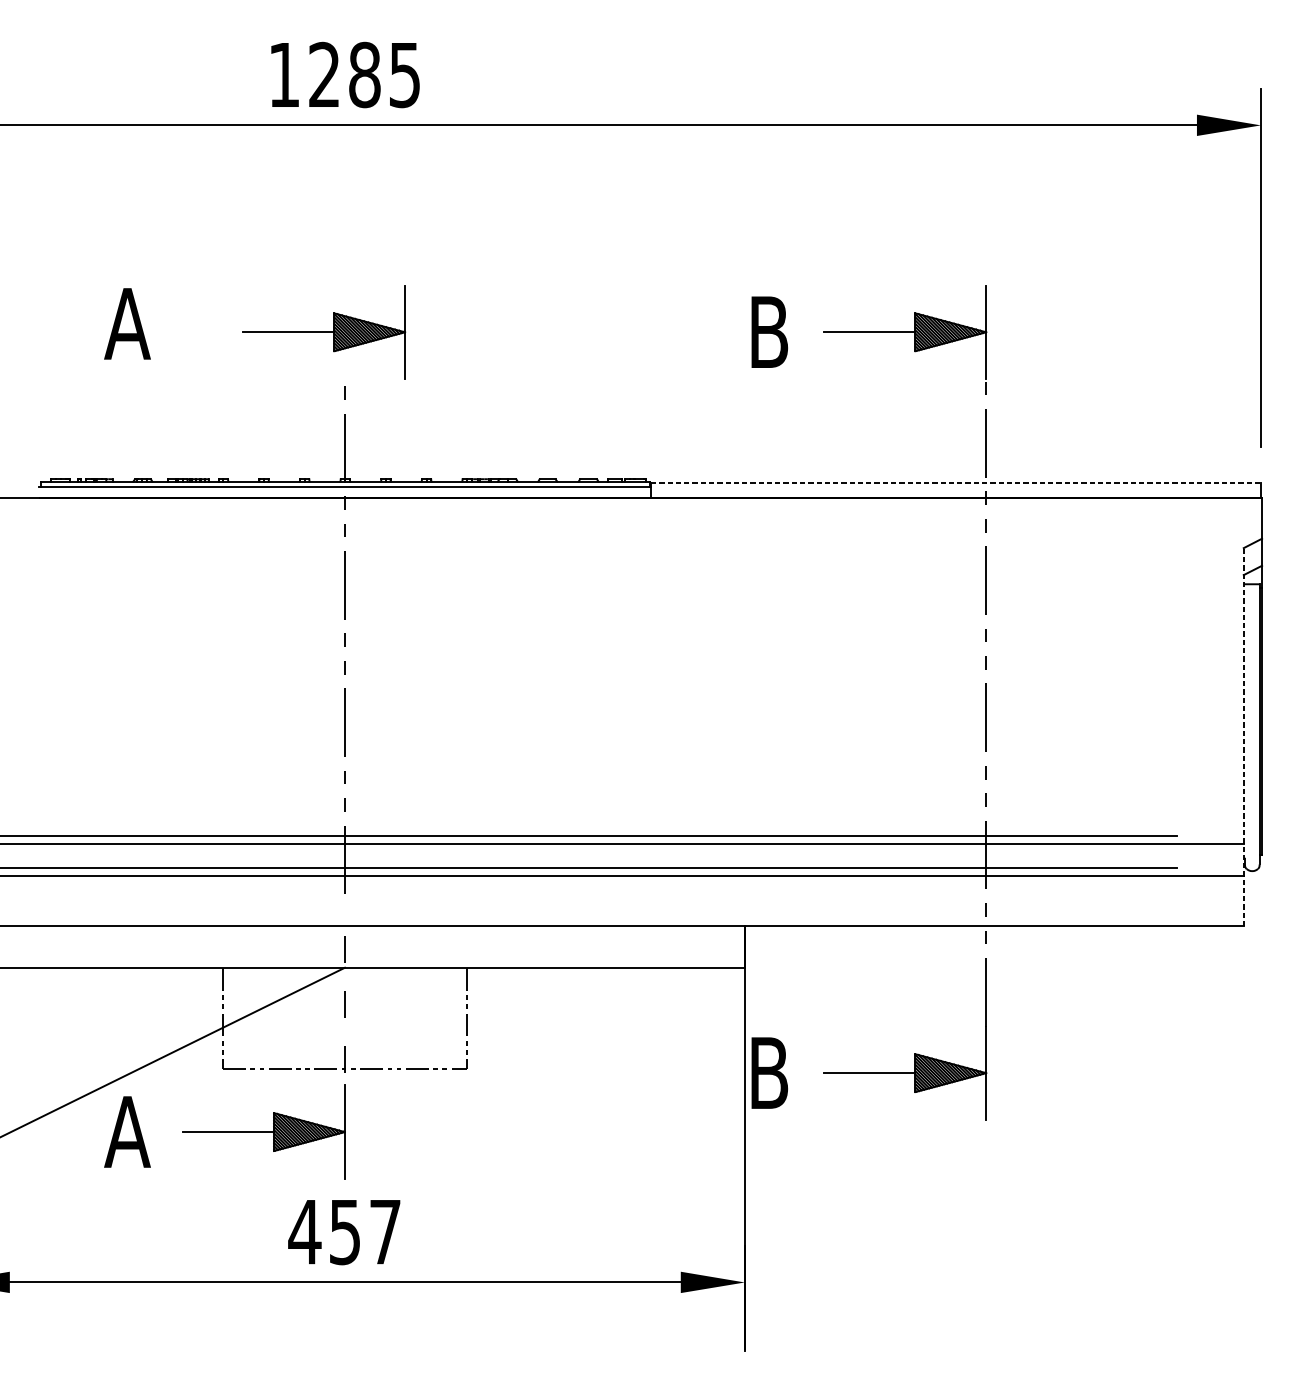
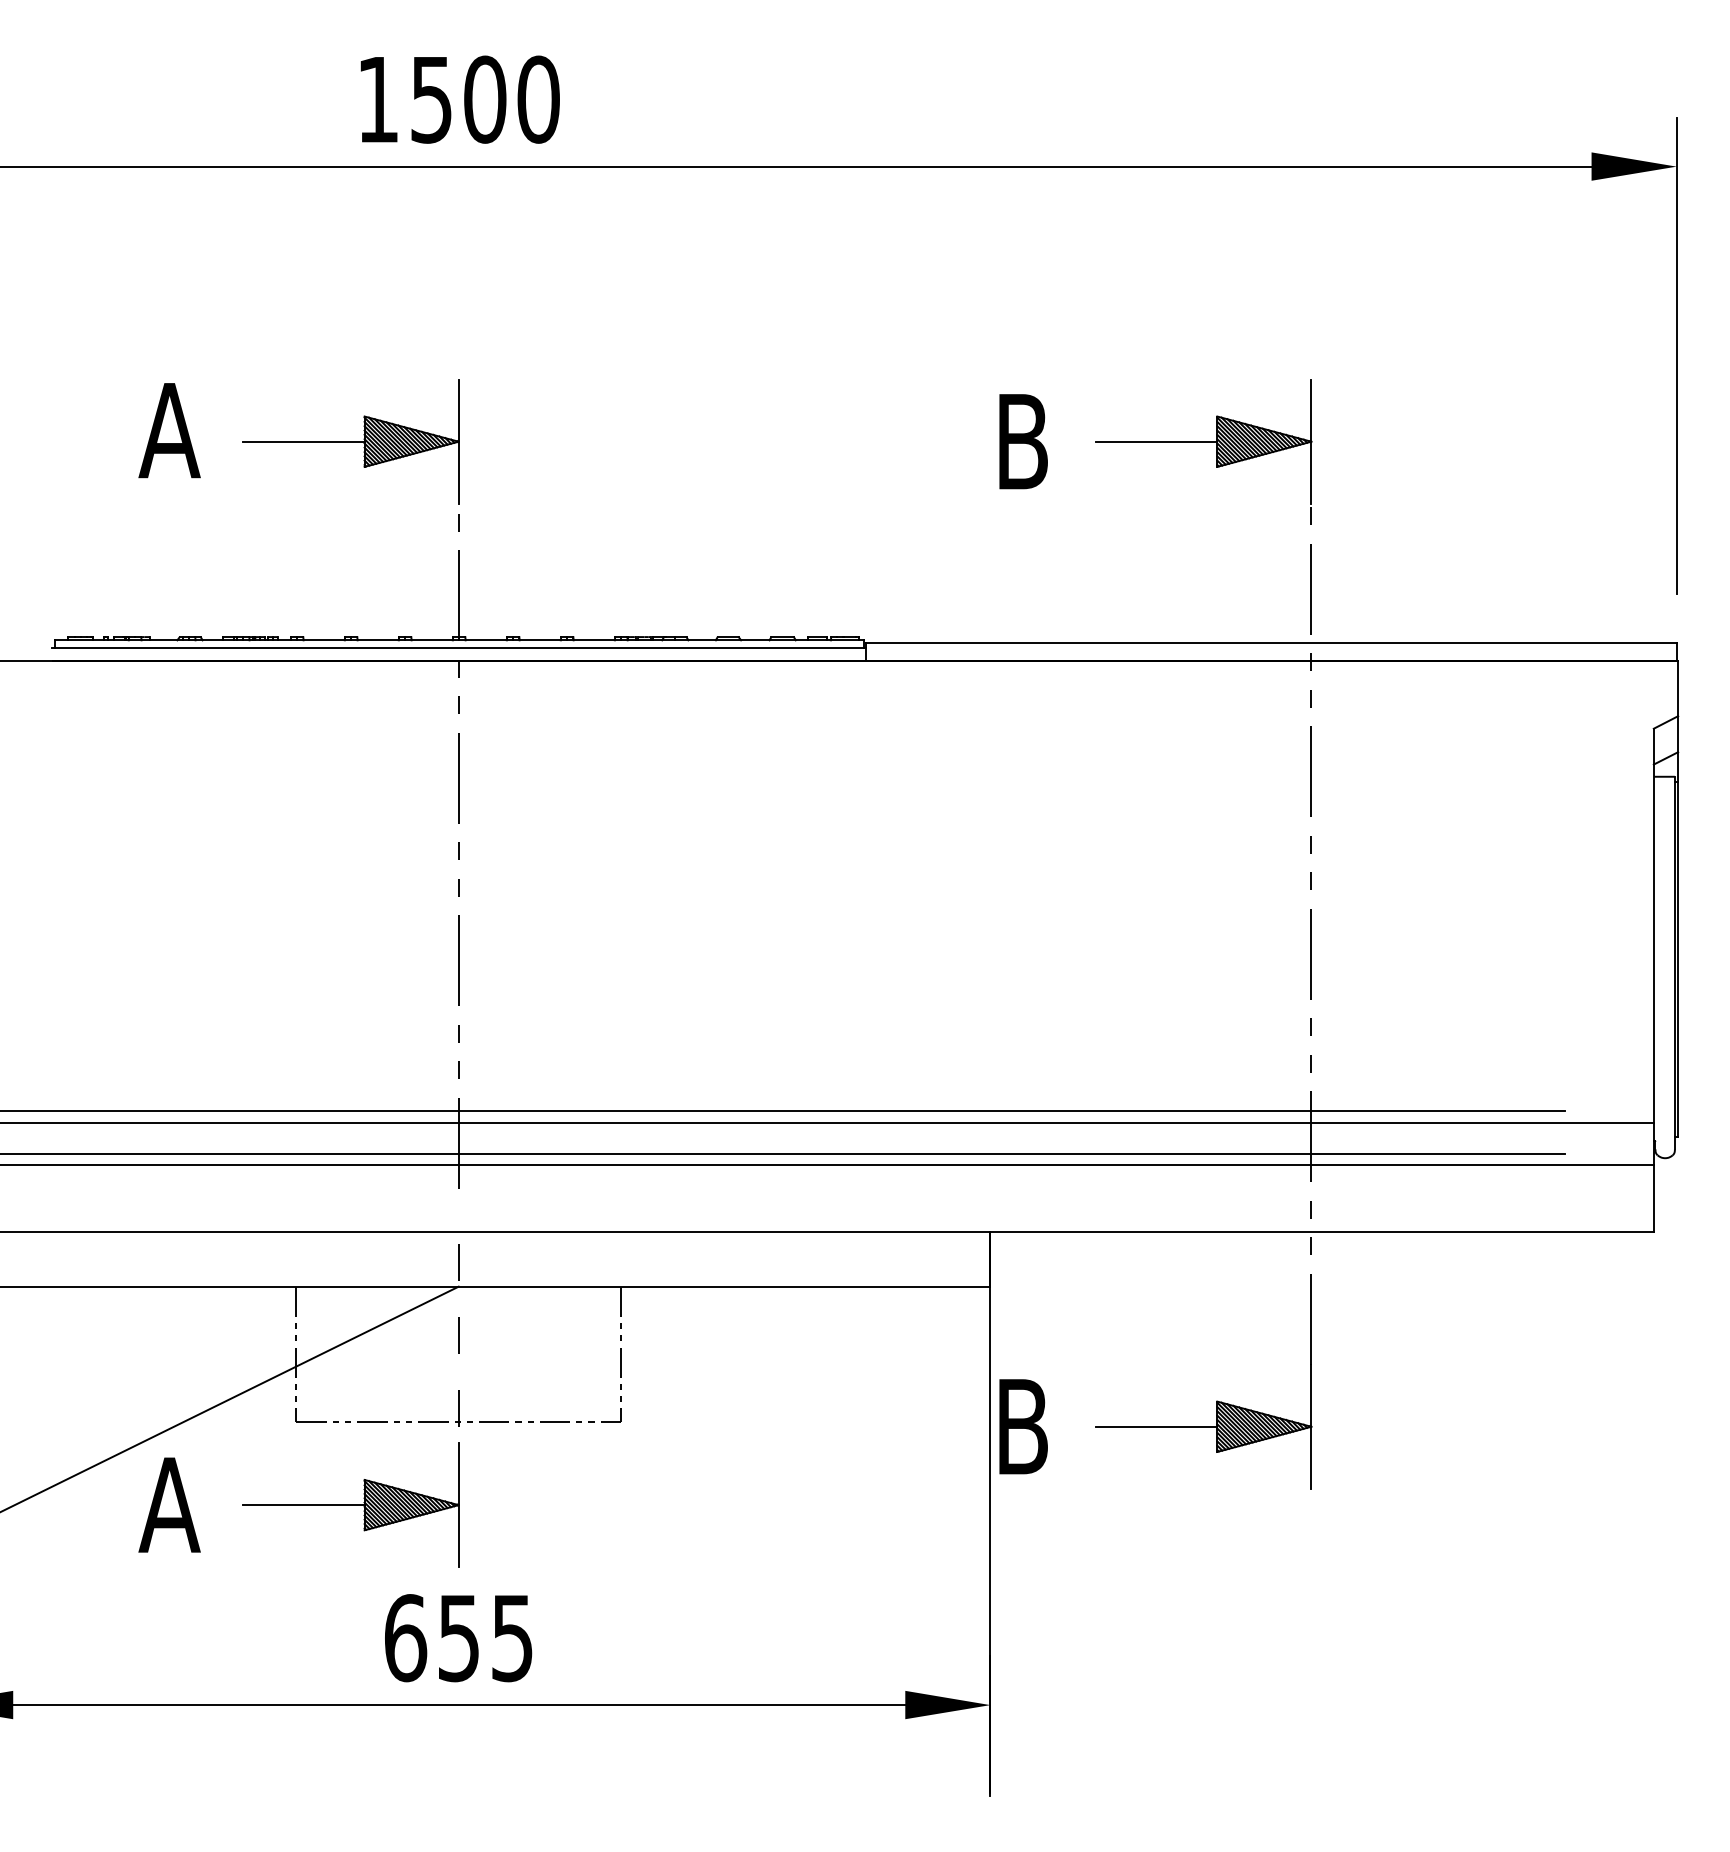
text: (365, 74) -> (485, 99), 1285 -> 1500
part: (323, 332) -> (350, 441), moved
line: (956, 483) -> (1271, 642), dashed -> solid
line: (1243, 736) -> (1653, 979), dashed -> solid
text: (344, 1232) -> (457, 1638), 457 -> 655

